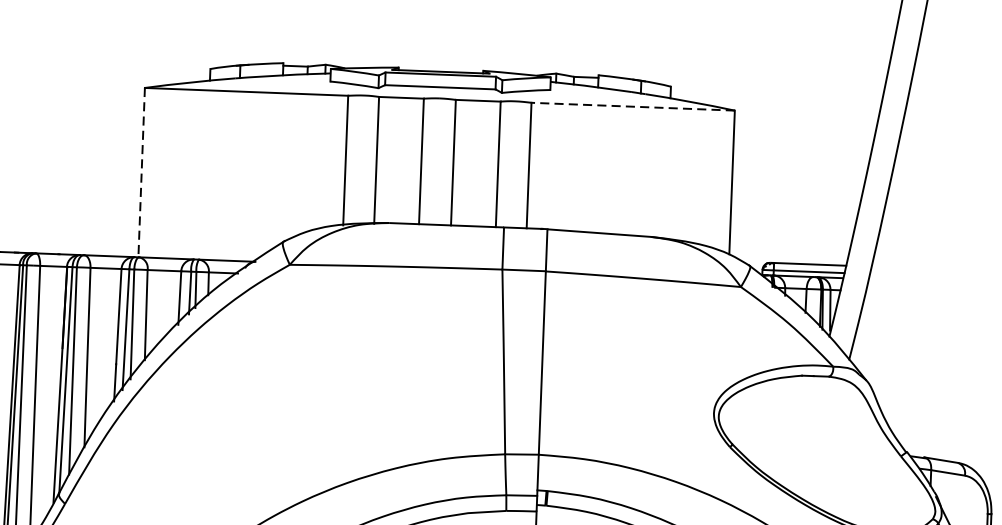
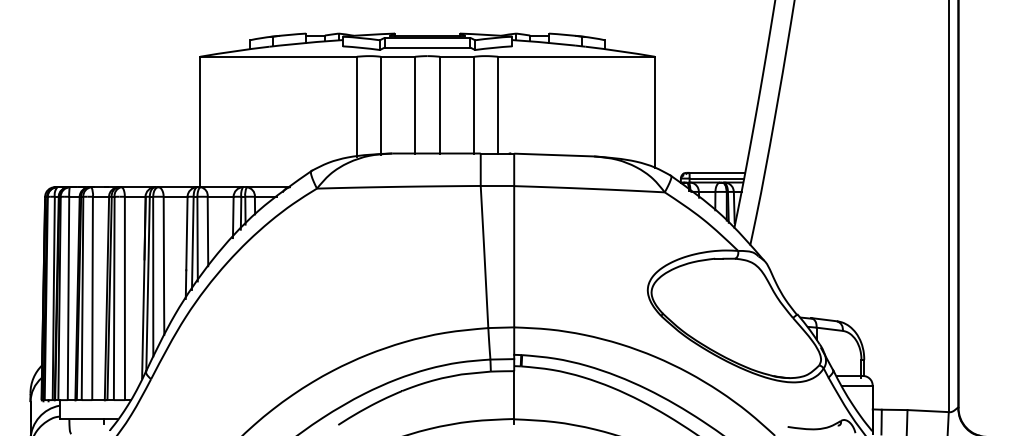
line: (633, 106) -> (576, 56), dashed -> solid
line: (141, 173) -> (200, 122), dashed -> solid

